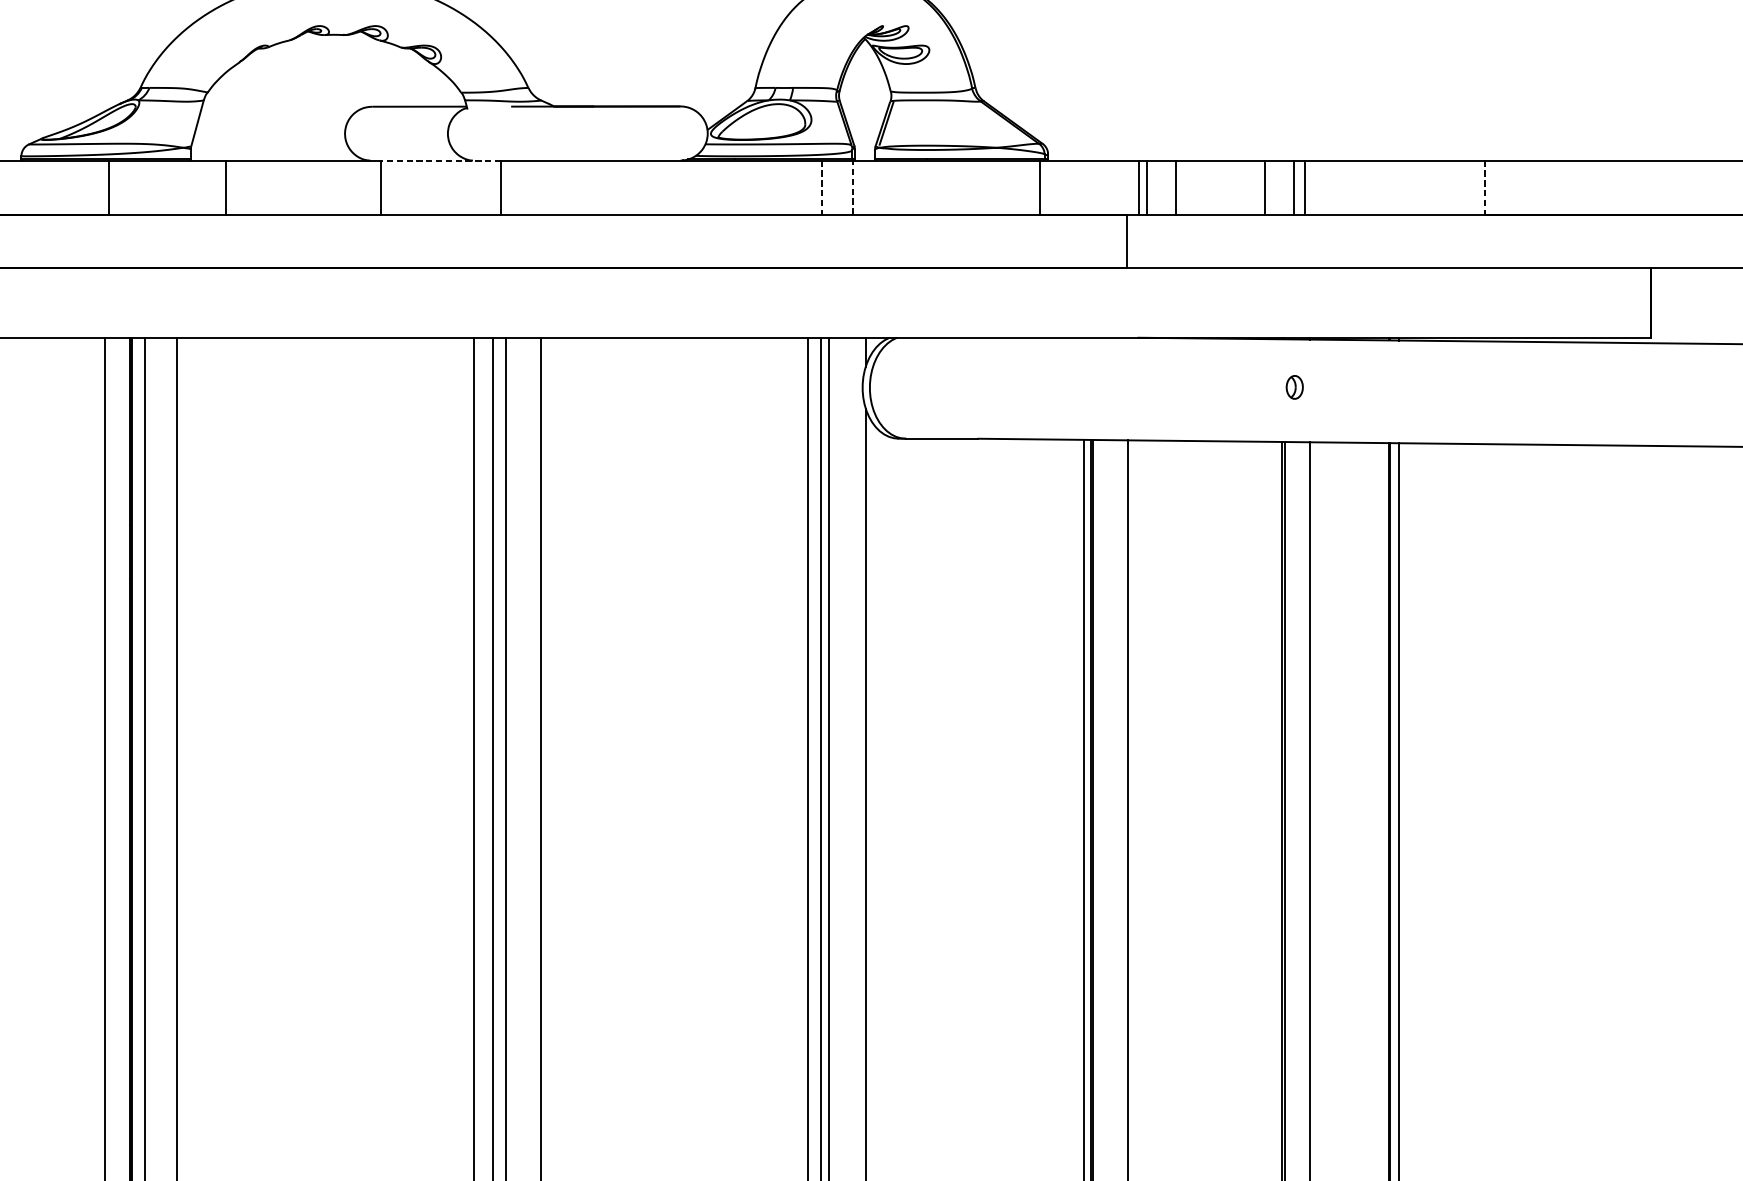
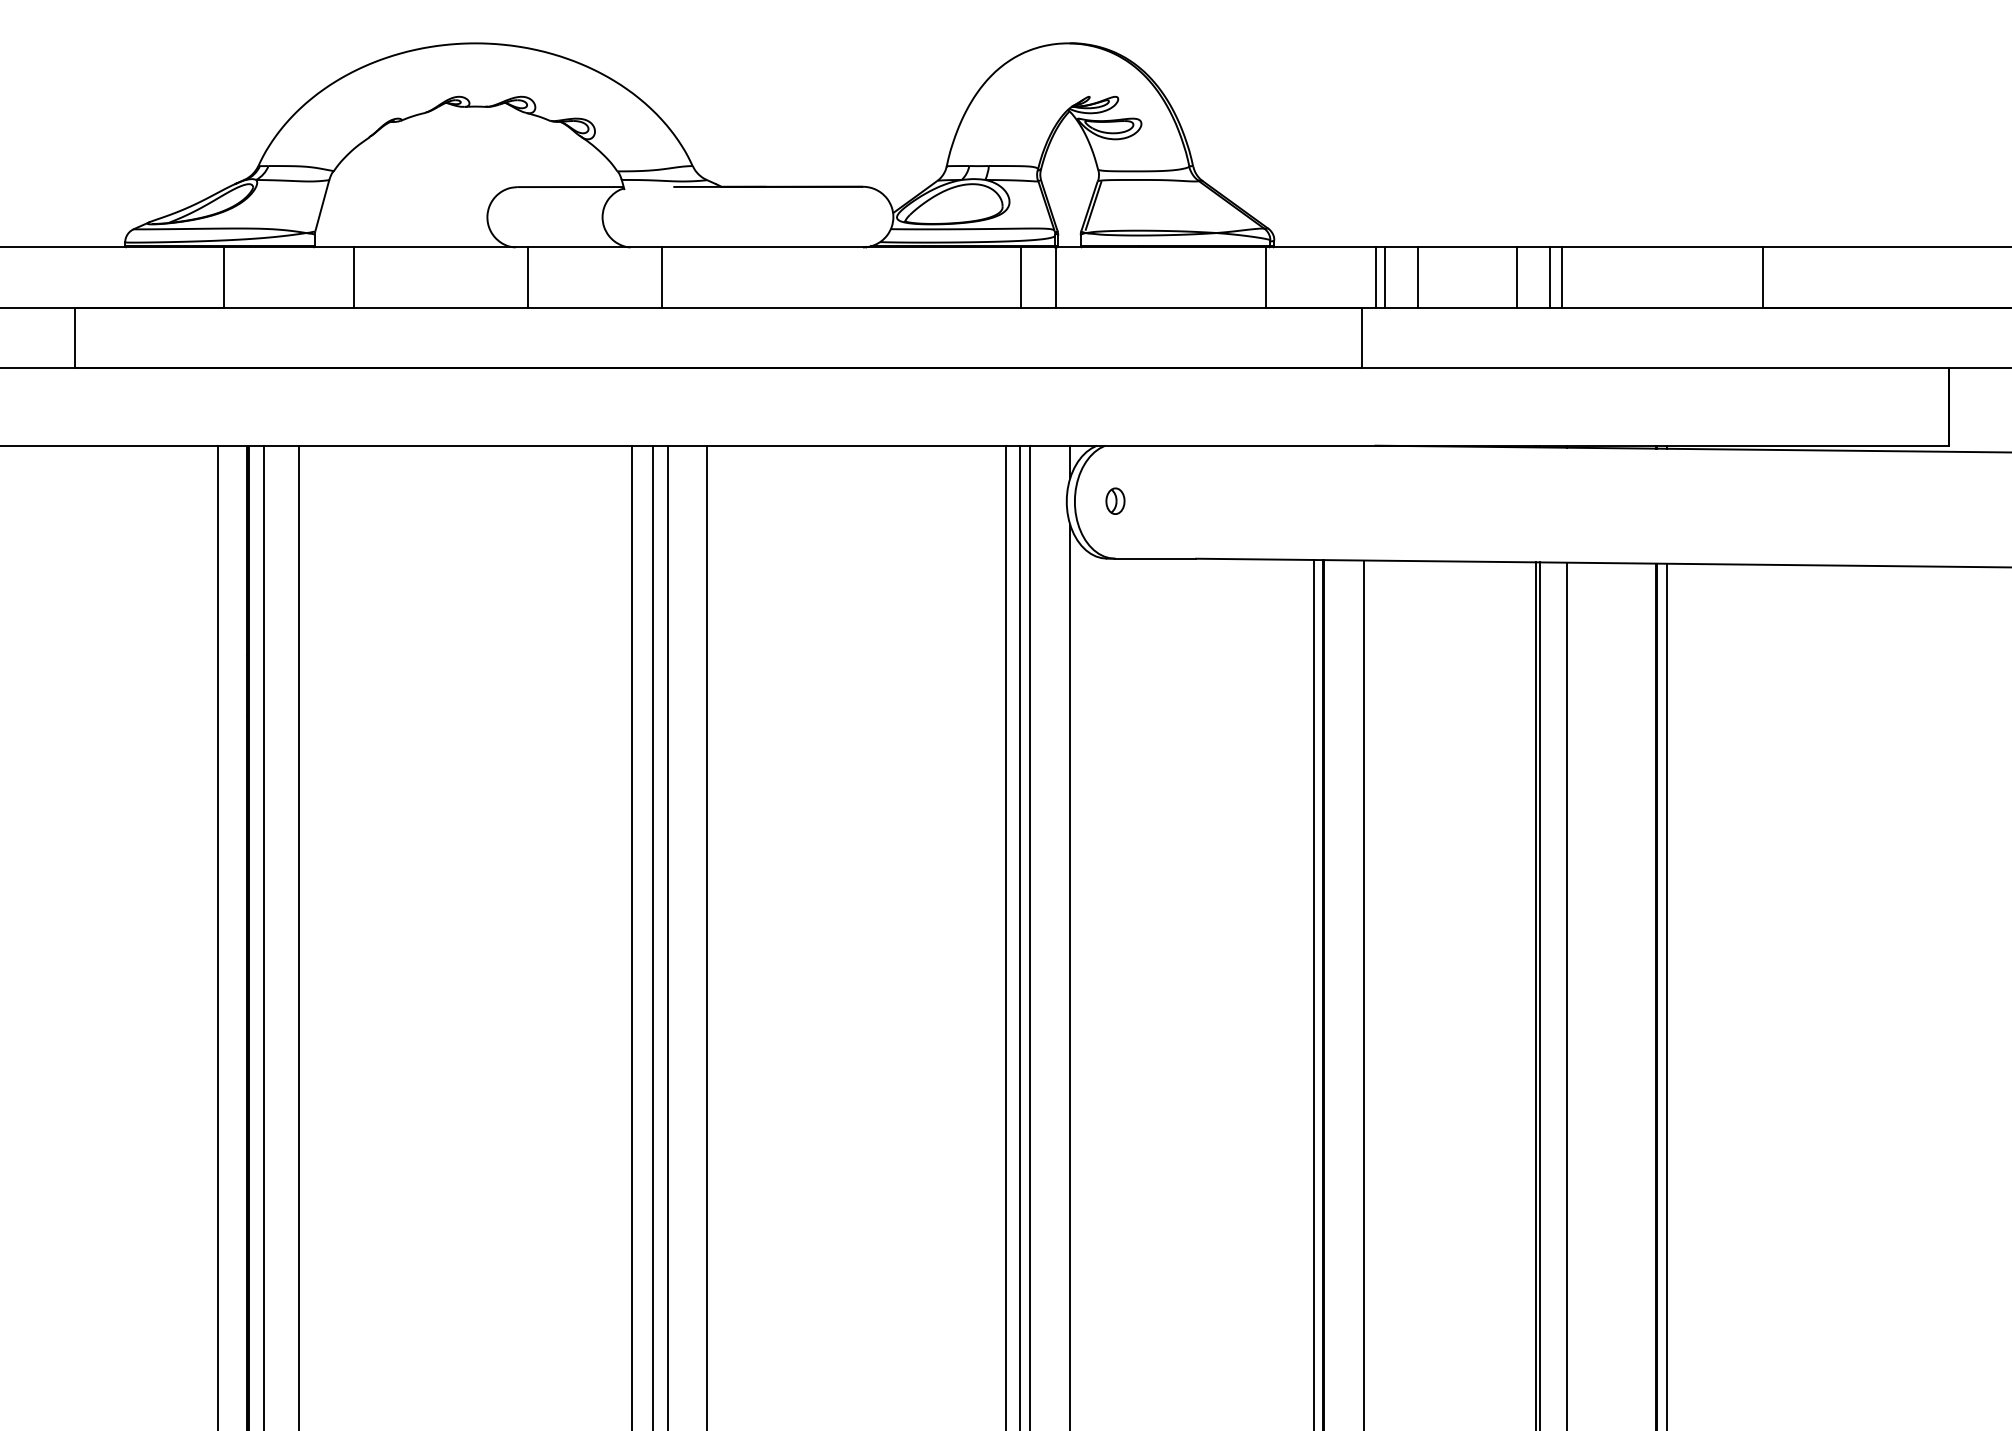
line: (440, 160) -> (594, 247), dashed -> solid
line: (853, 187) -> (1056, 277), dashed -> solid
line: (821, 188) -> (1020, 278), dashed -> solid
line: (1485, 188) -> (1763, 278), dashed -> solid
part: (1294, 386) -> (1115, 500), moved

